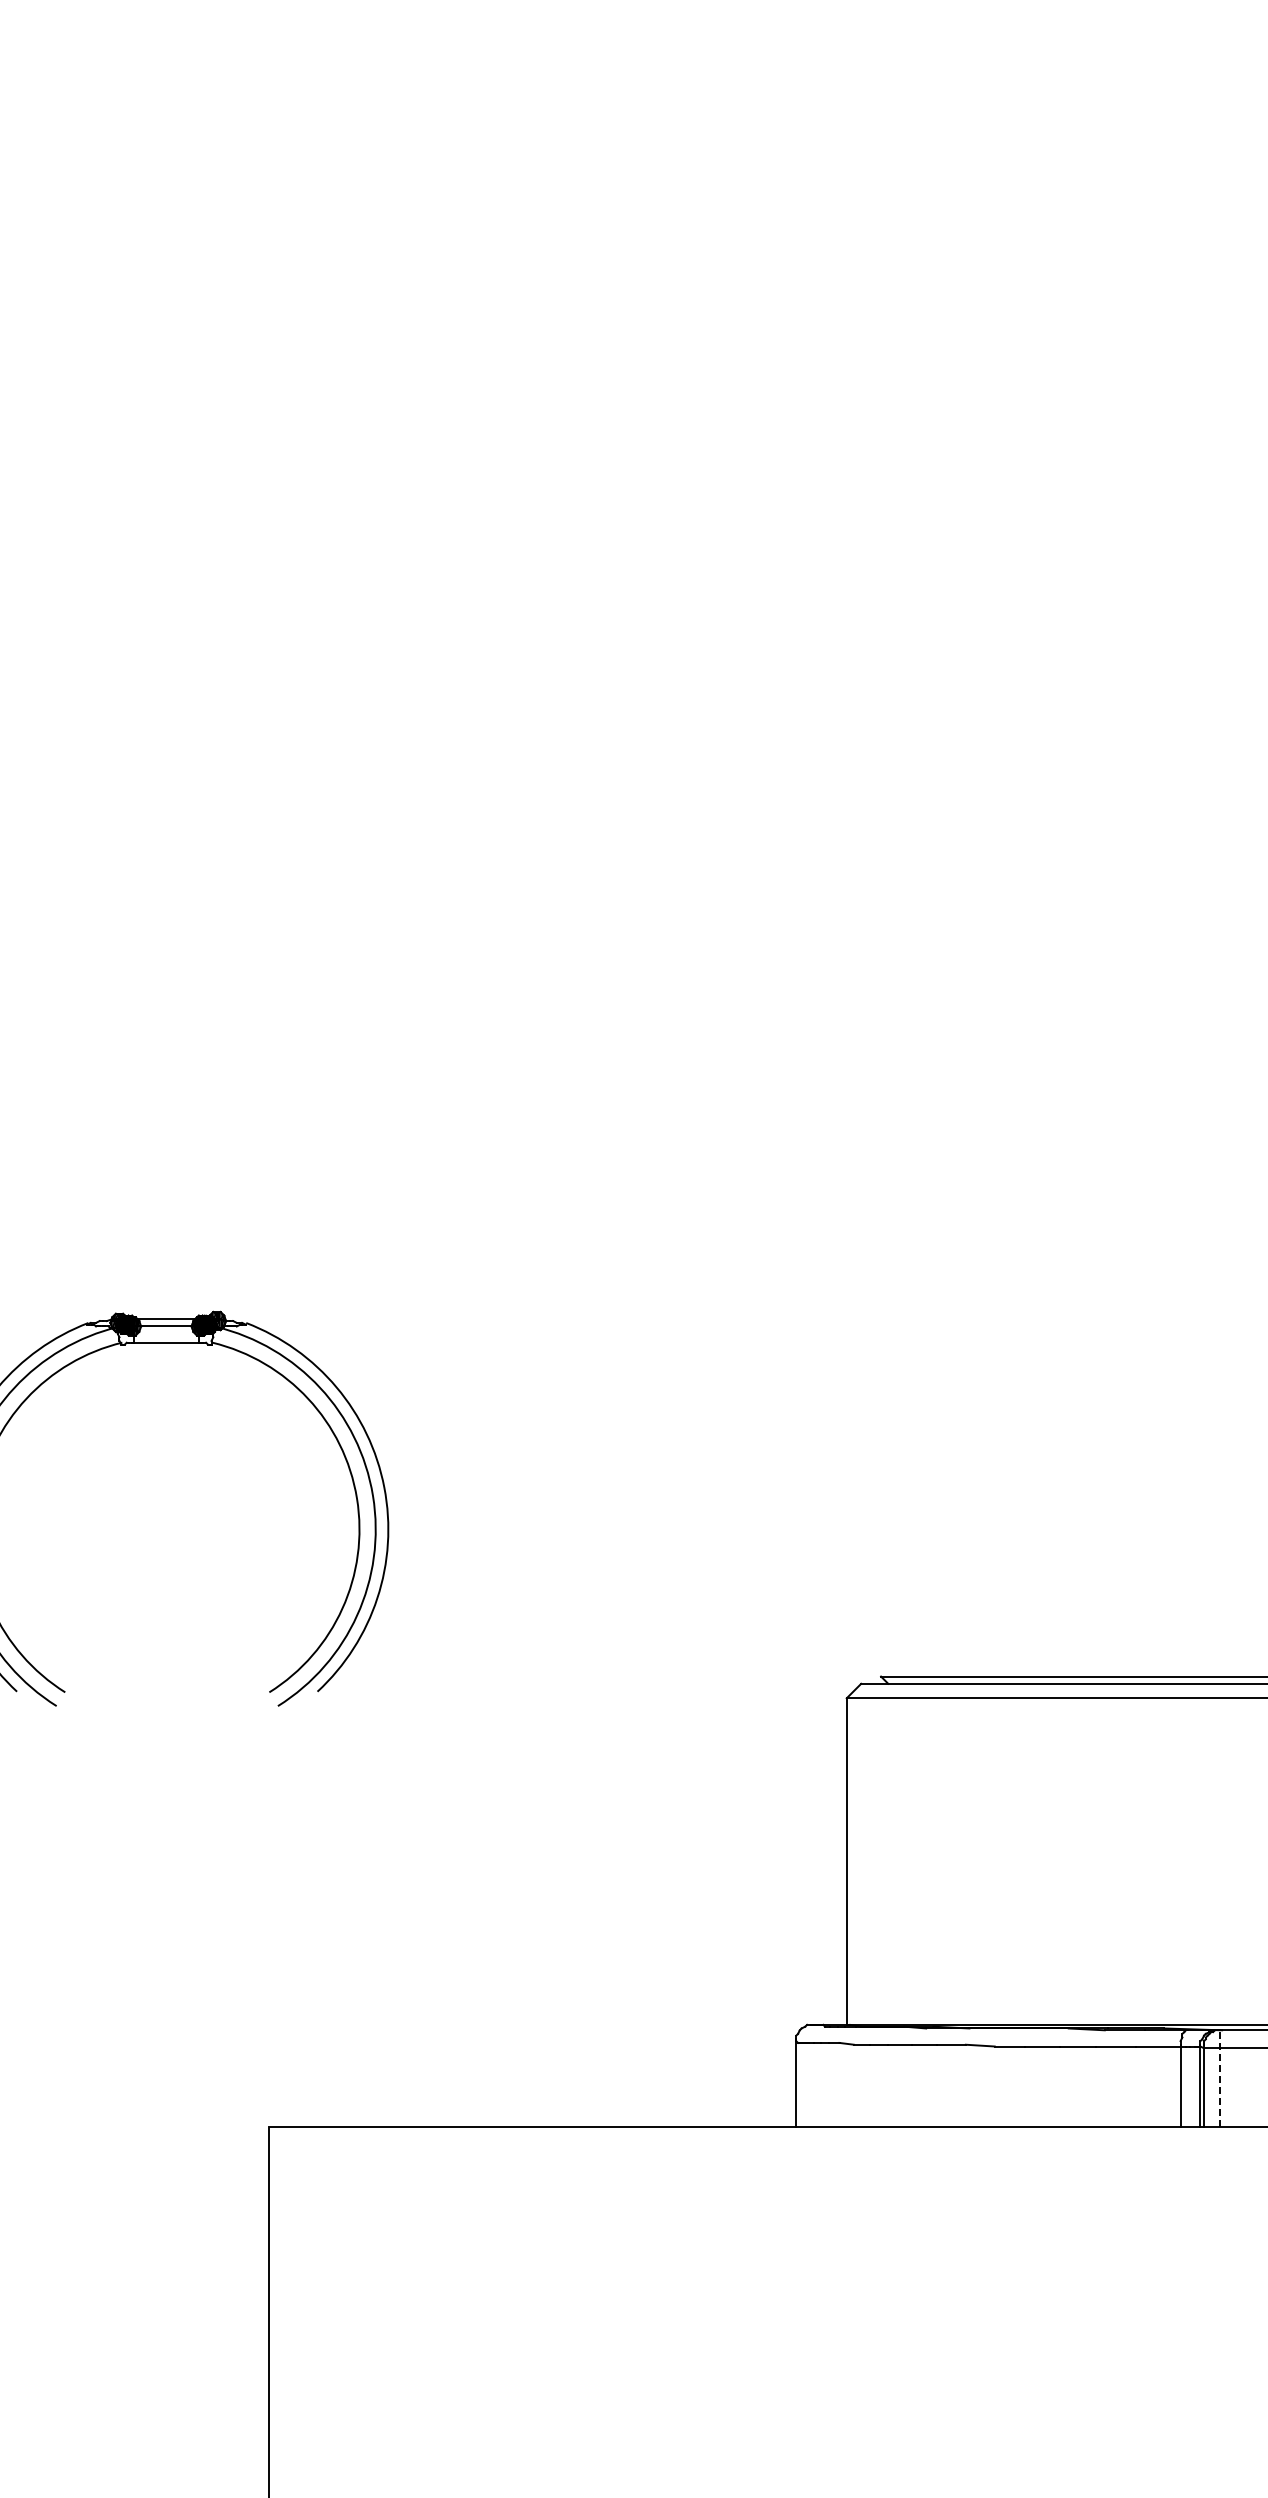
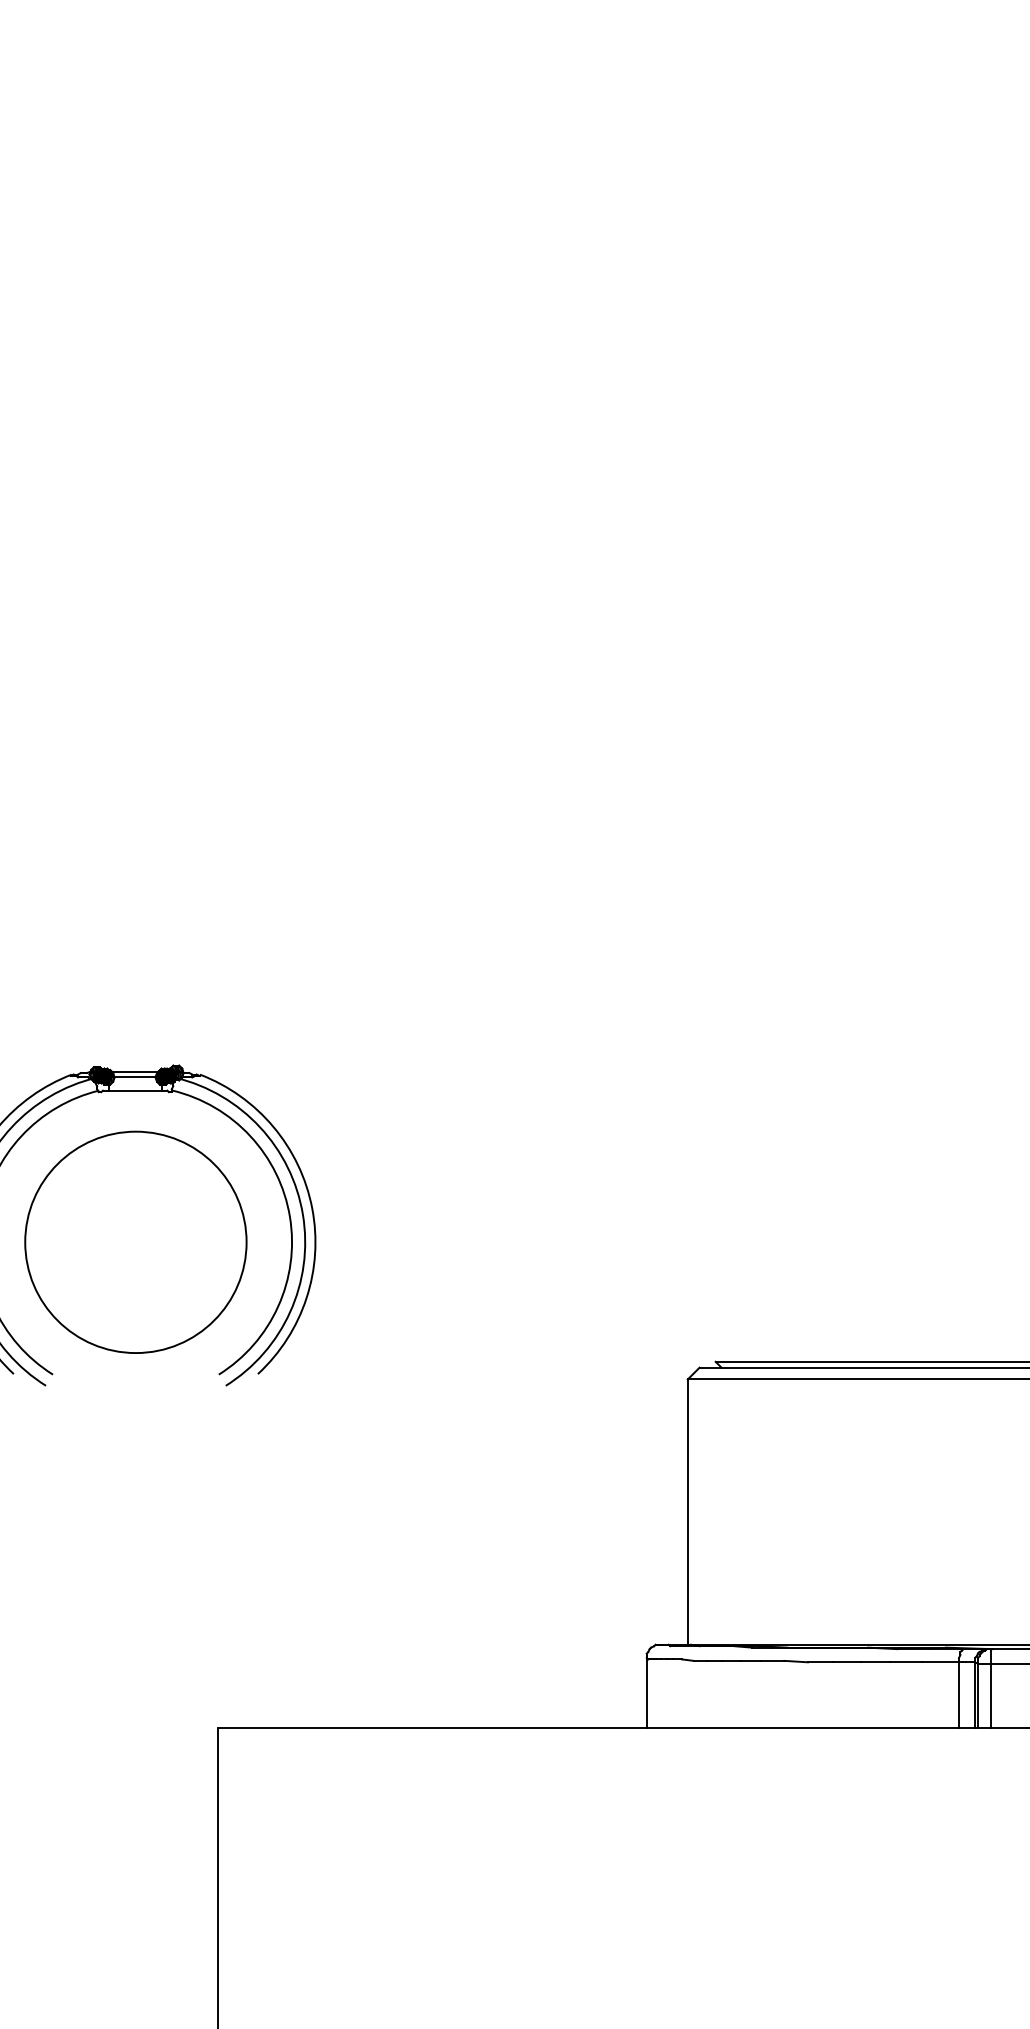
part: (167, 1529) -> (136, 1242), added
line: (1220, 2078) -> (991, 1688), dashed -> solid

